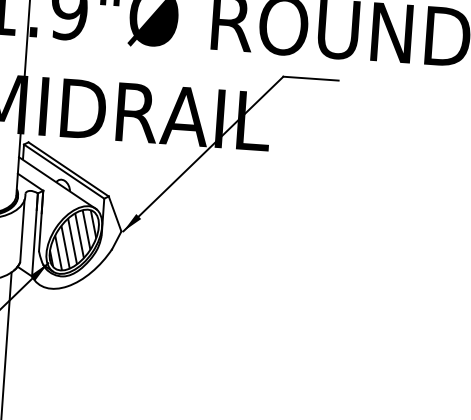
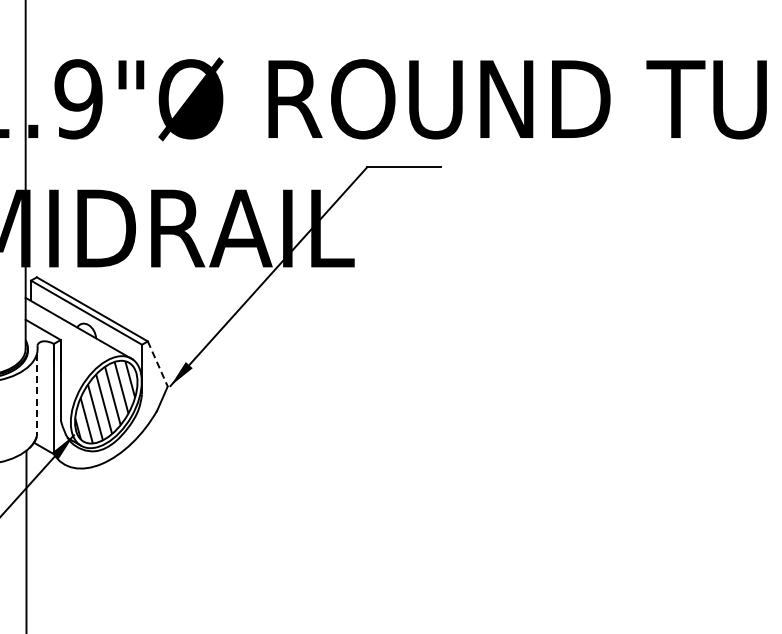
line: (114, 213) -> (157, 363), solid -> dashed
line: (22, 231) -> (36, 395), solid -> dashed

